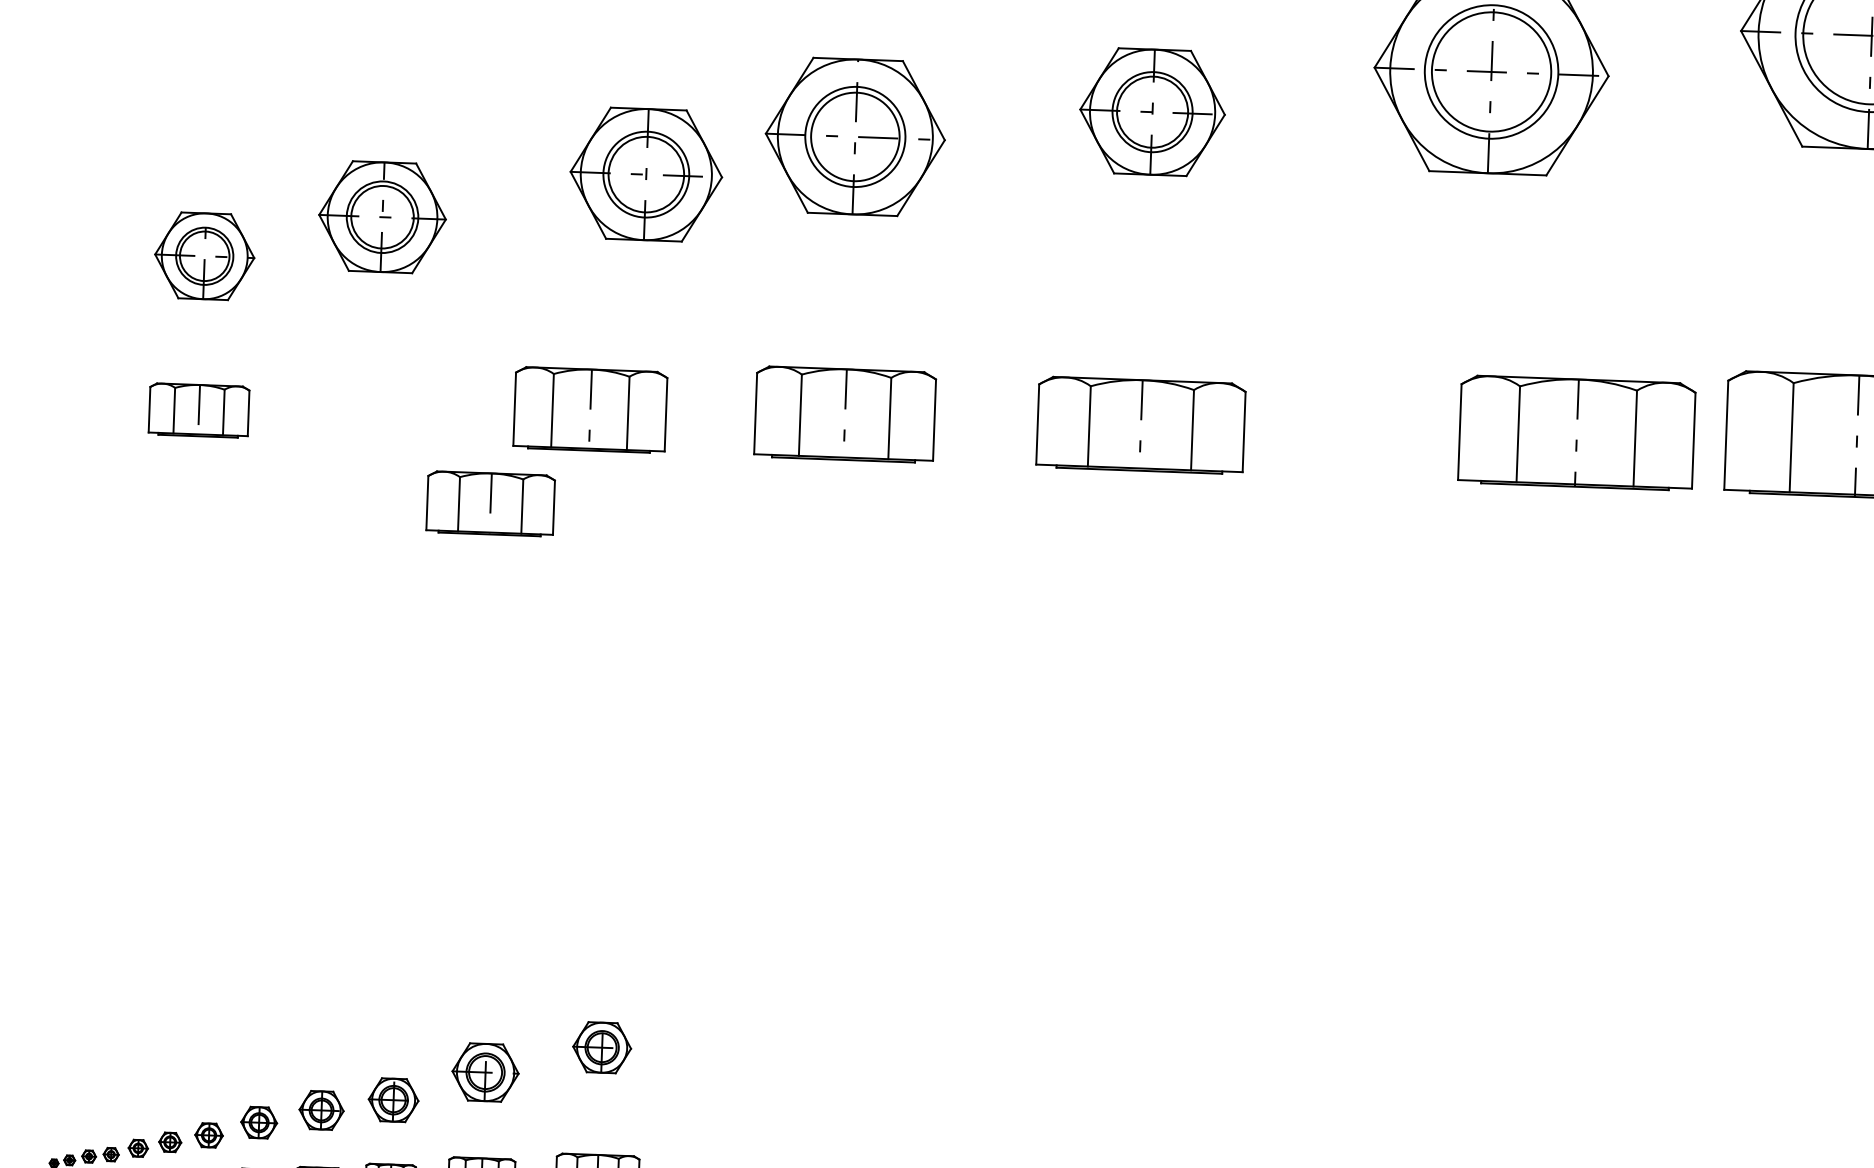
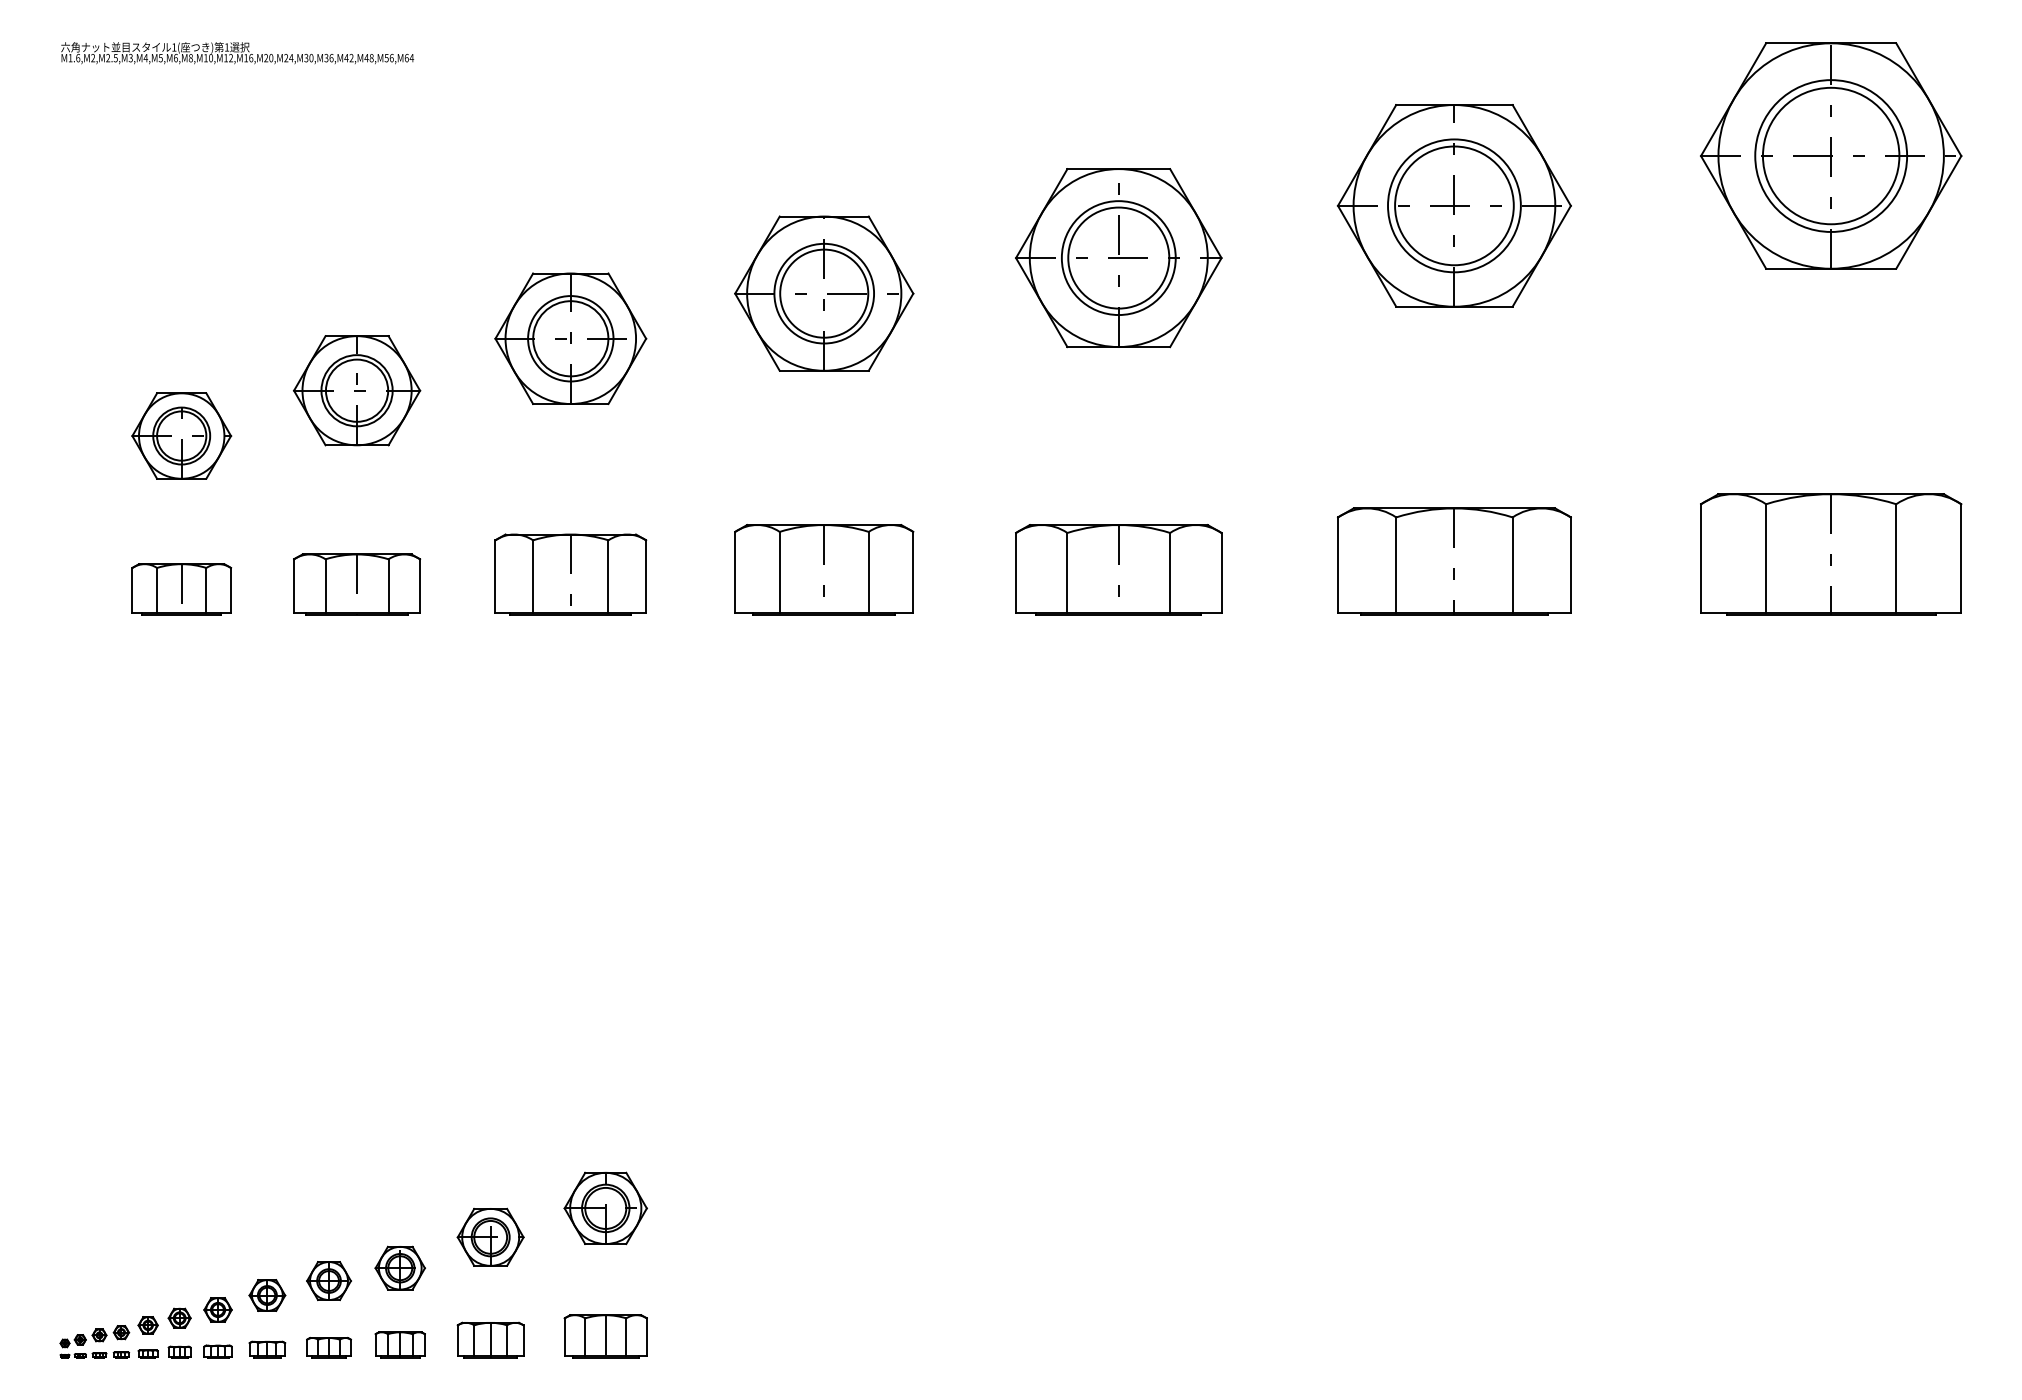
part: (1152, 112) -> (1118, 258), size x1.43
part: (646, 174) -> (570, 338), moved
part: (1576, 432) -> (1454, 561), moved
part: (491, 503) -> (357, 584), moved
part: (601, 1047) -> (605, 1208), size x1.43

